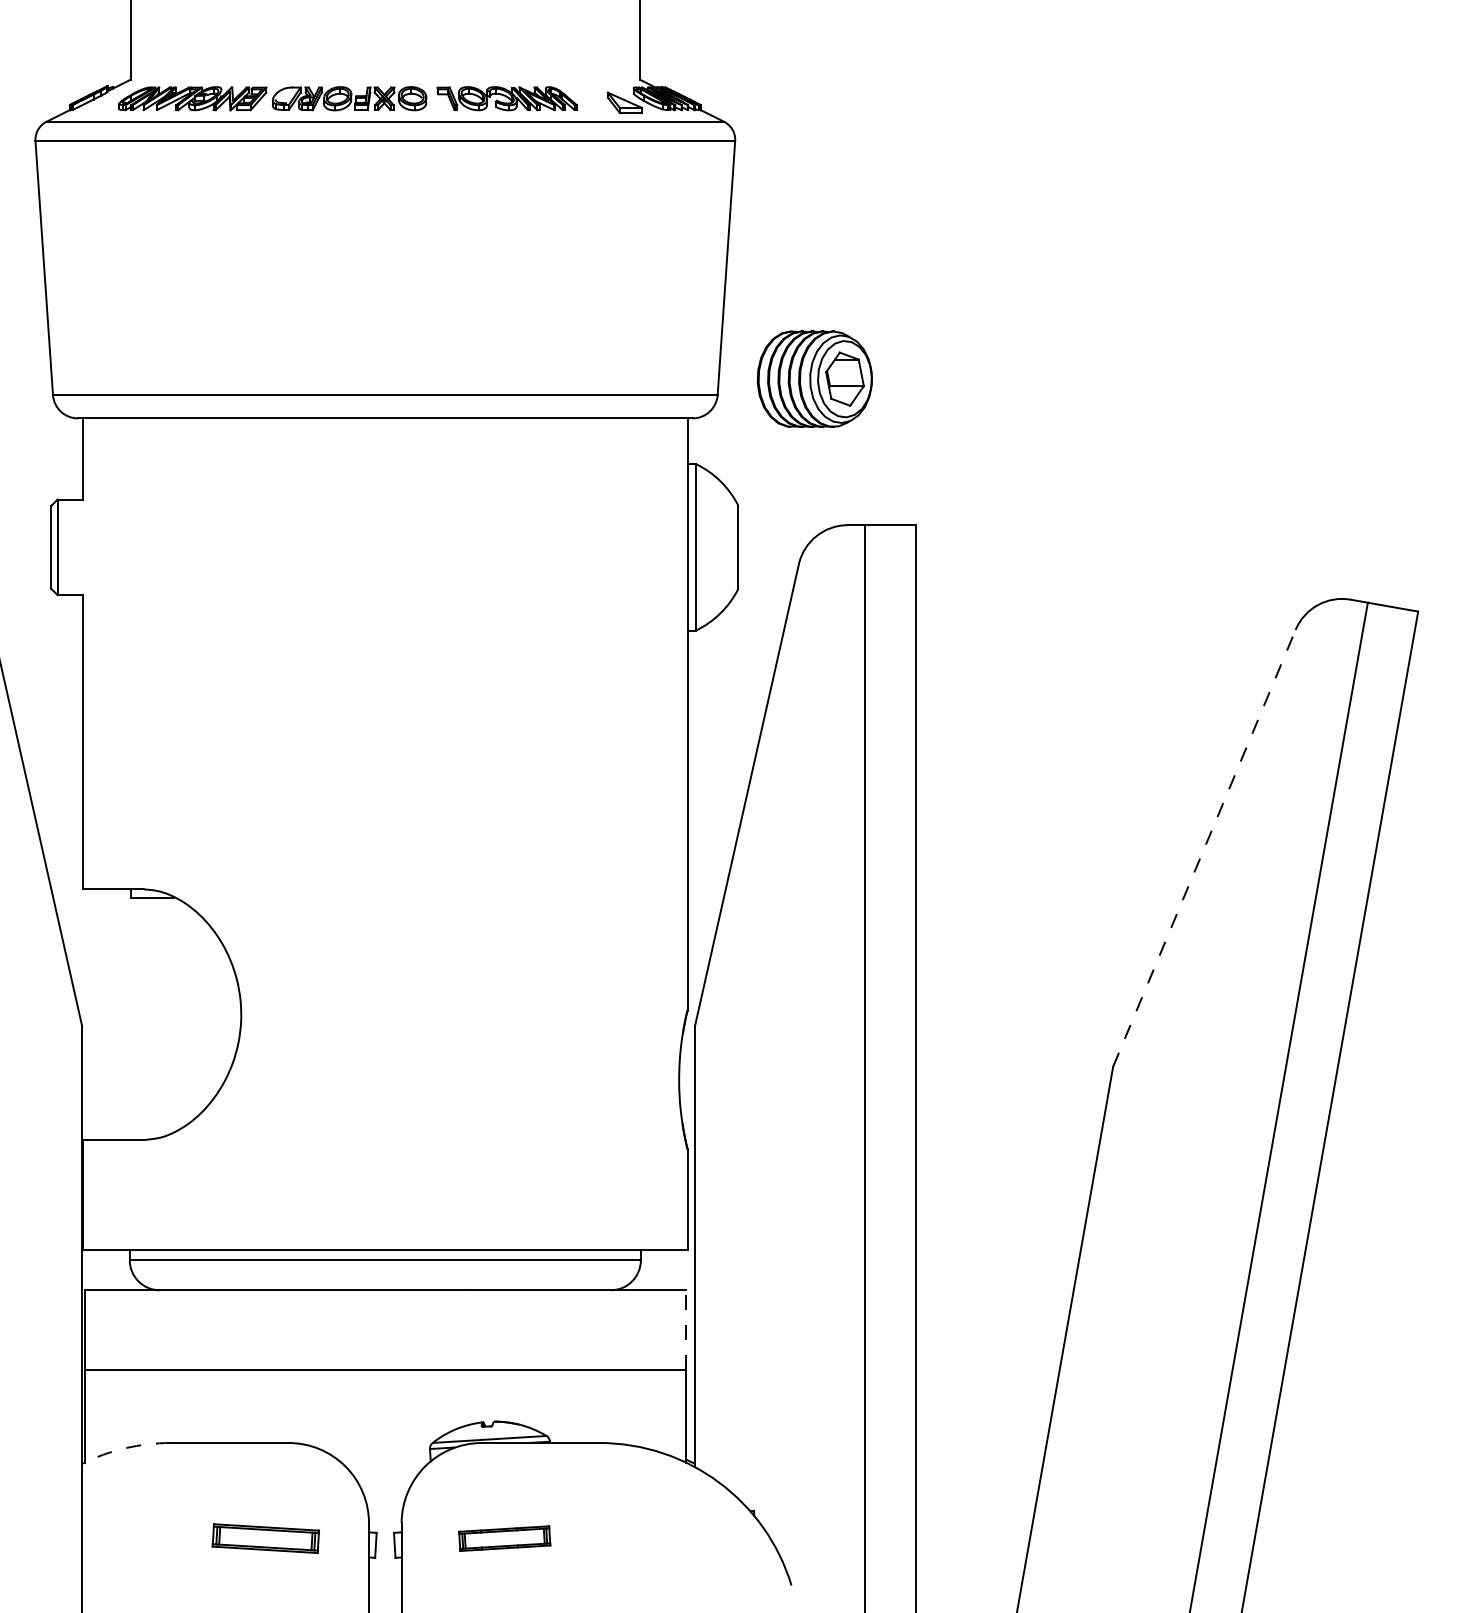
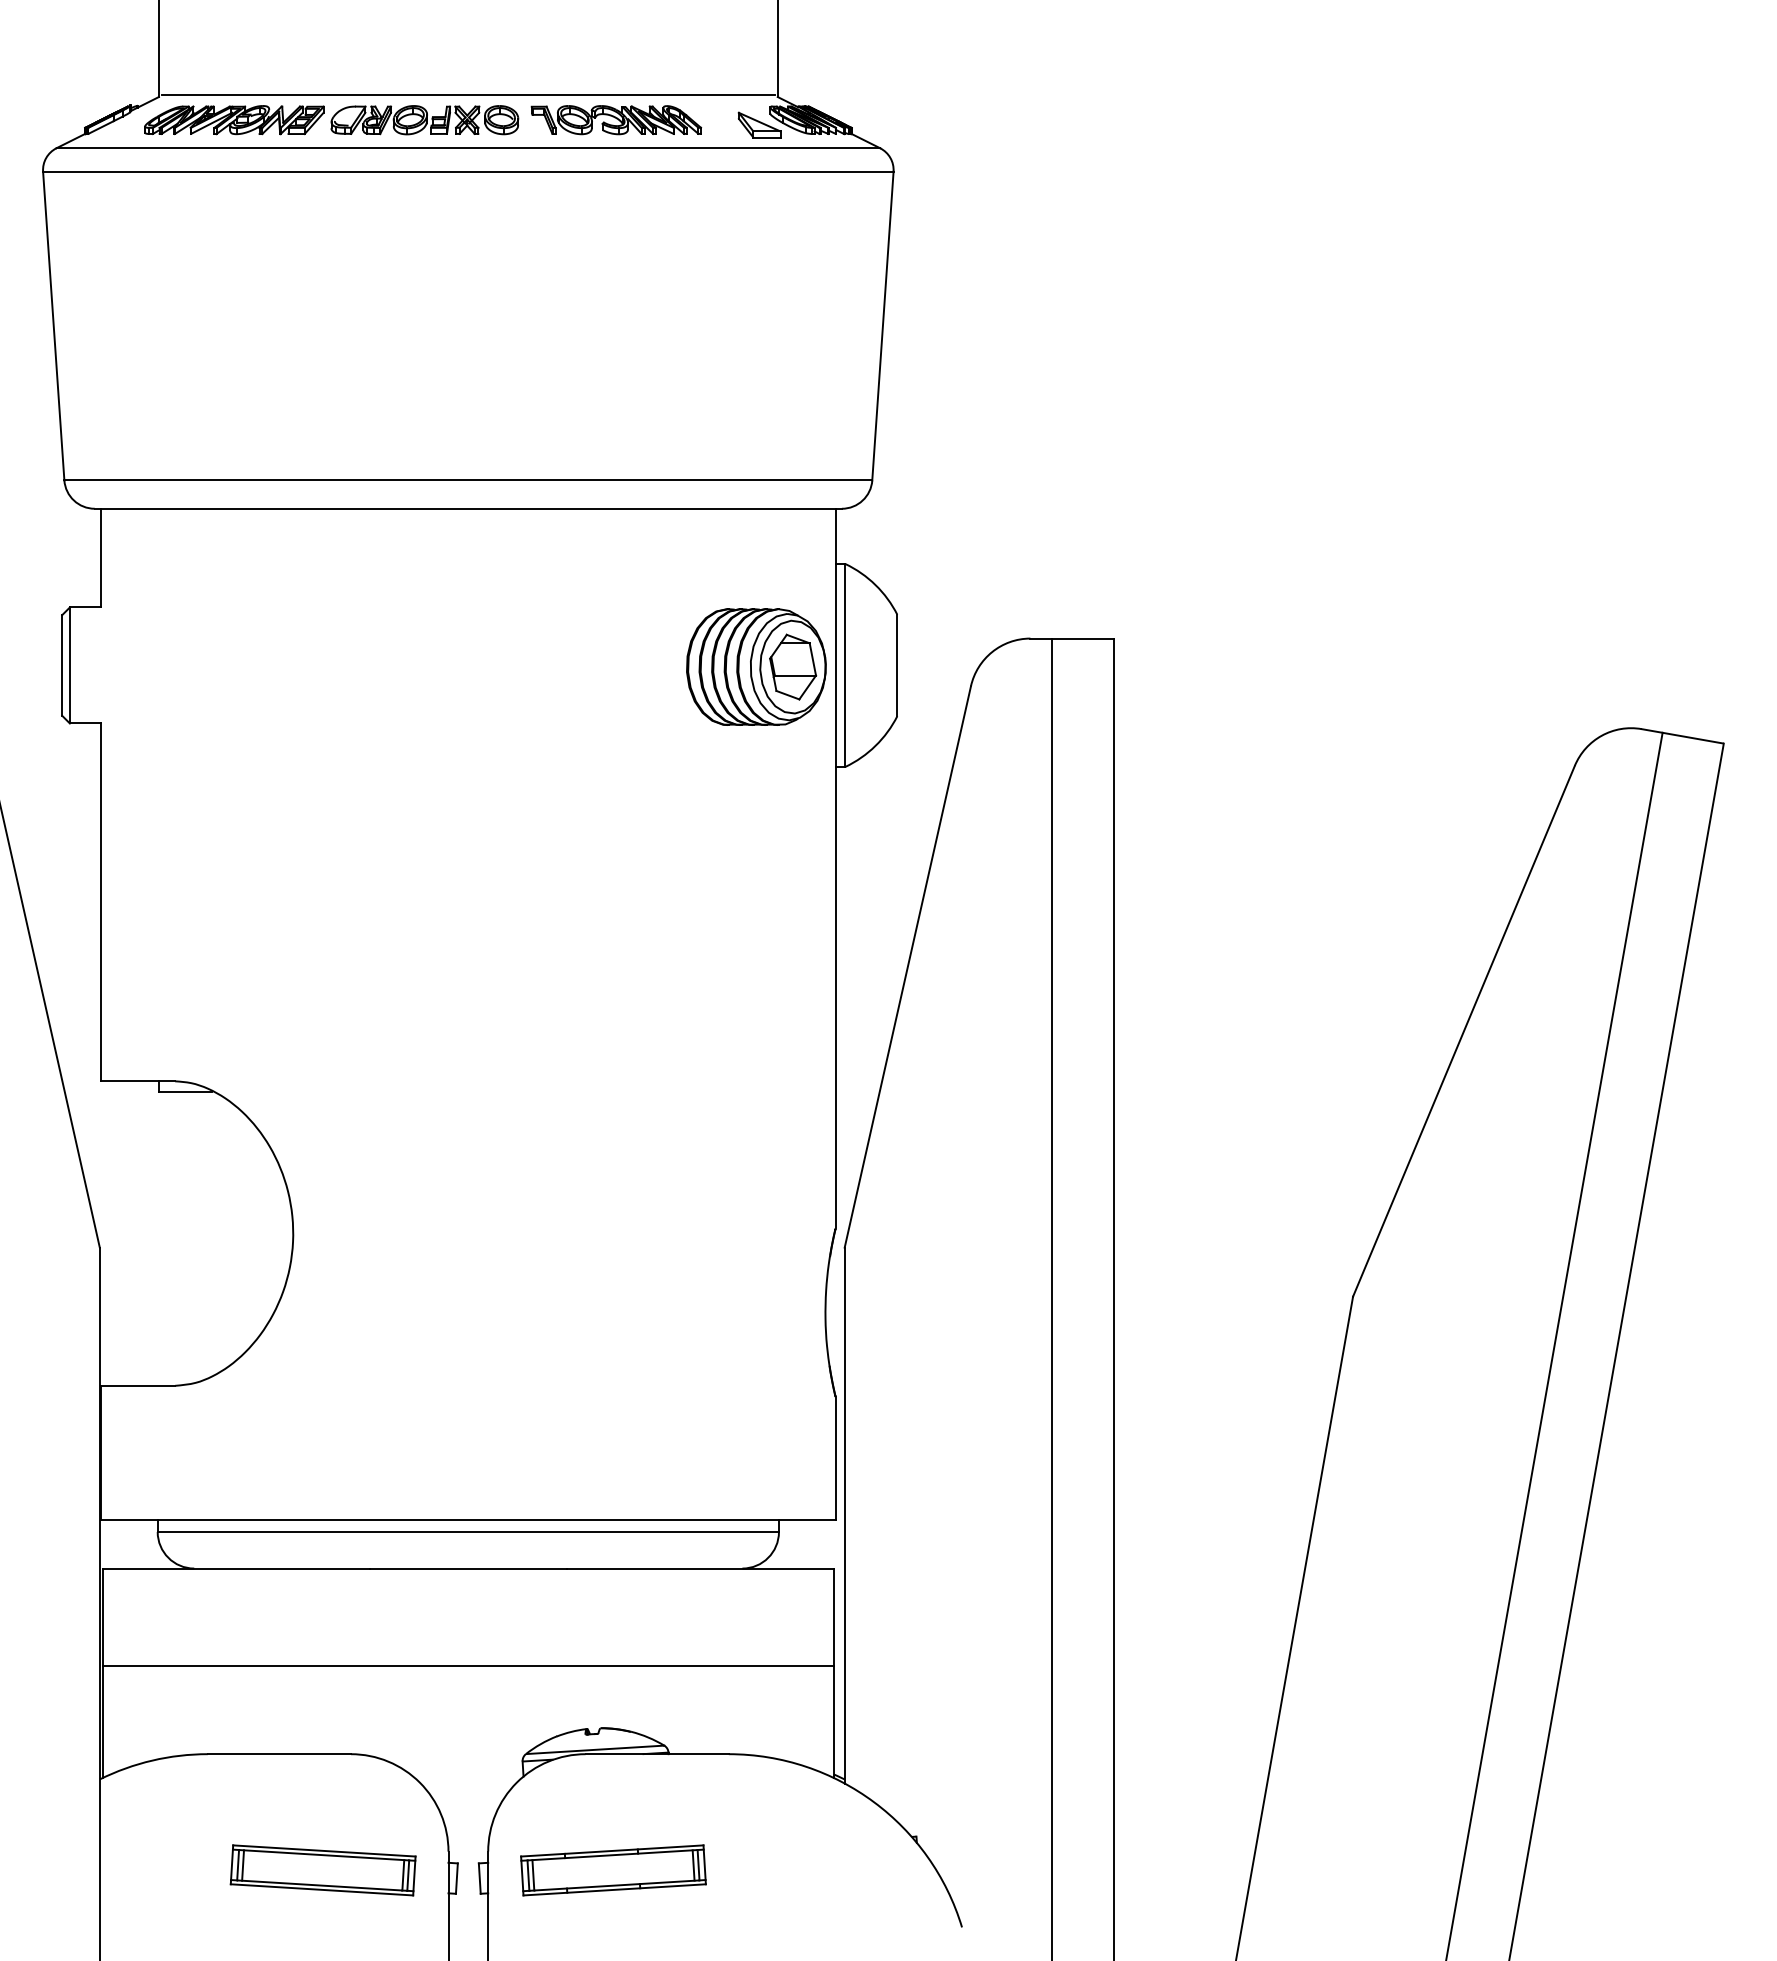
line: (385, 78) -> (468, 95), added
part: (814, 378) -> (756, 666), moved
line: (1204, 848) -> (1463, 1031), dashed -> solid
line: (685, 1330) -> (833, 1617), dashed -> solid
arc: (125, 1448) -> (152, 1760), dashed -> solid
part: (265, 1538) -> (322, 1870), size x1.43
part: (504, 1538) -> (613, 1870), size x1.67

